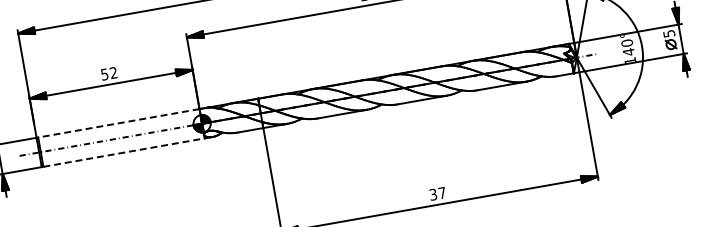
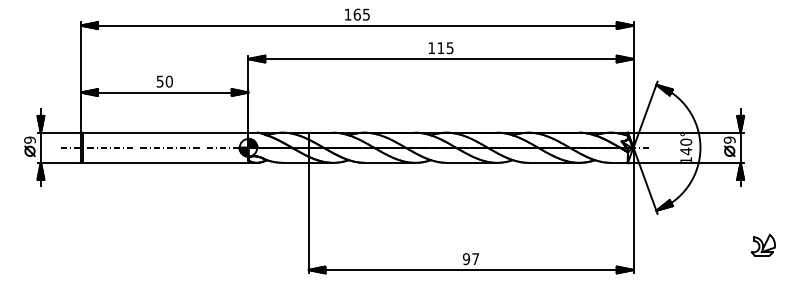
text: (668, 33) -> (729, 139), 5 -> 9
text: (112, 72) -> (168, 81), 52 -> 50
line: (118, 123) -> (165, 132), dashed -> solid
line: (123, 152) -> (165, 162), dashed -> solid
text: (433, 194) -> (466, 258), 37 -> 97

